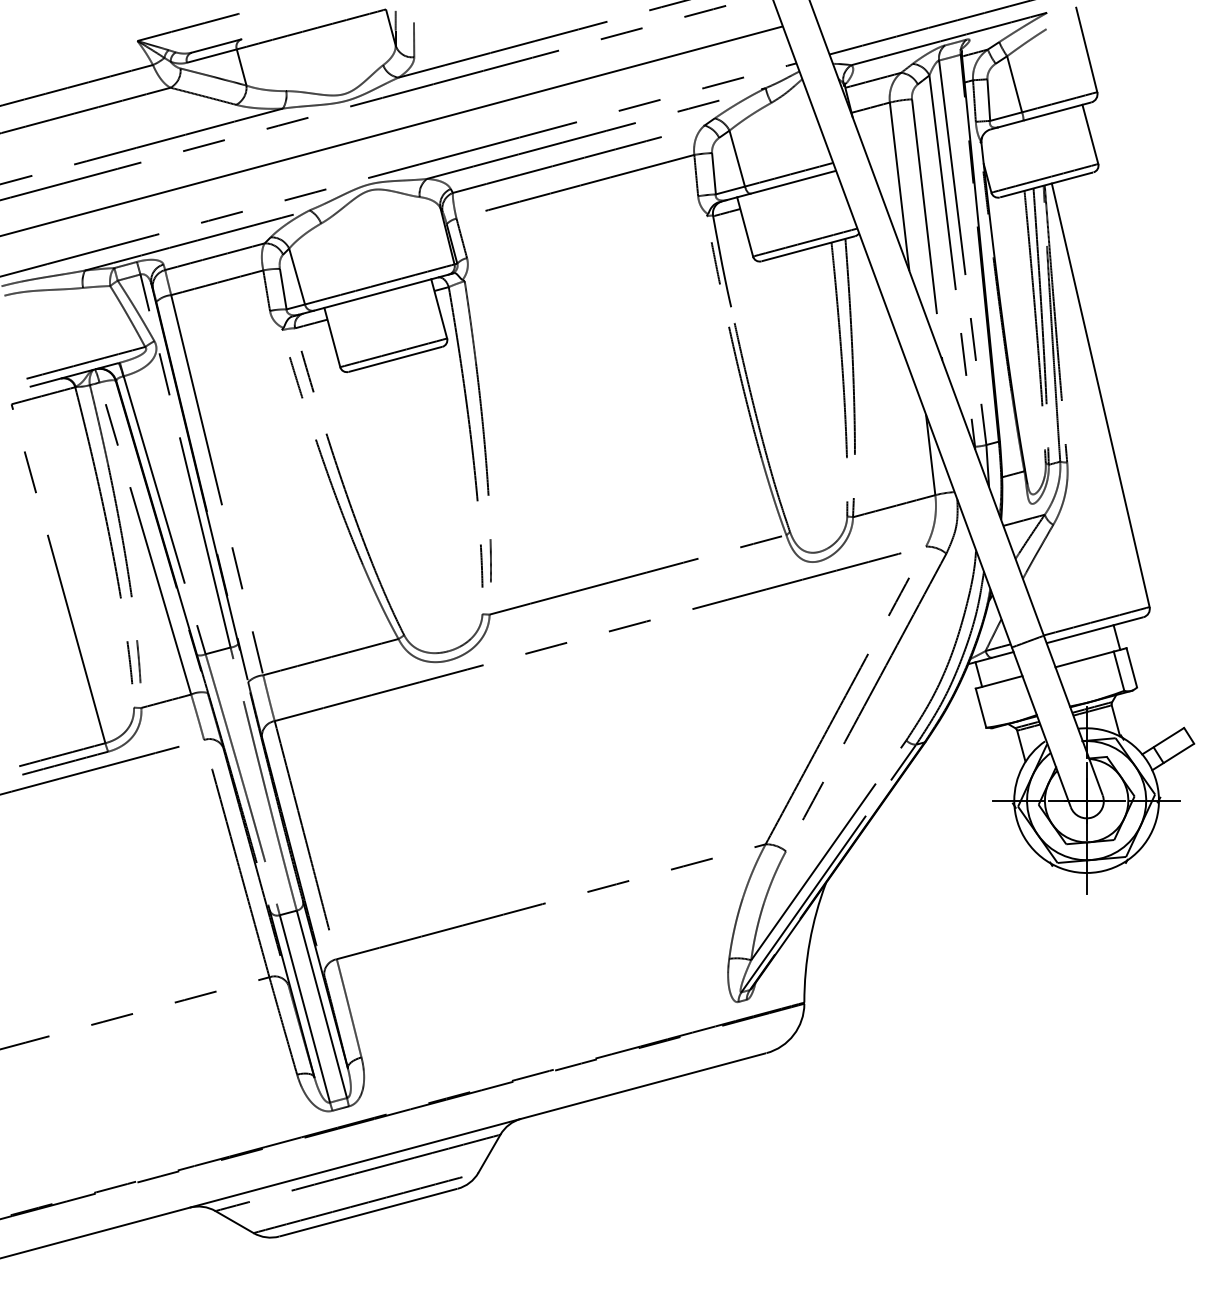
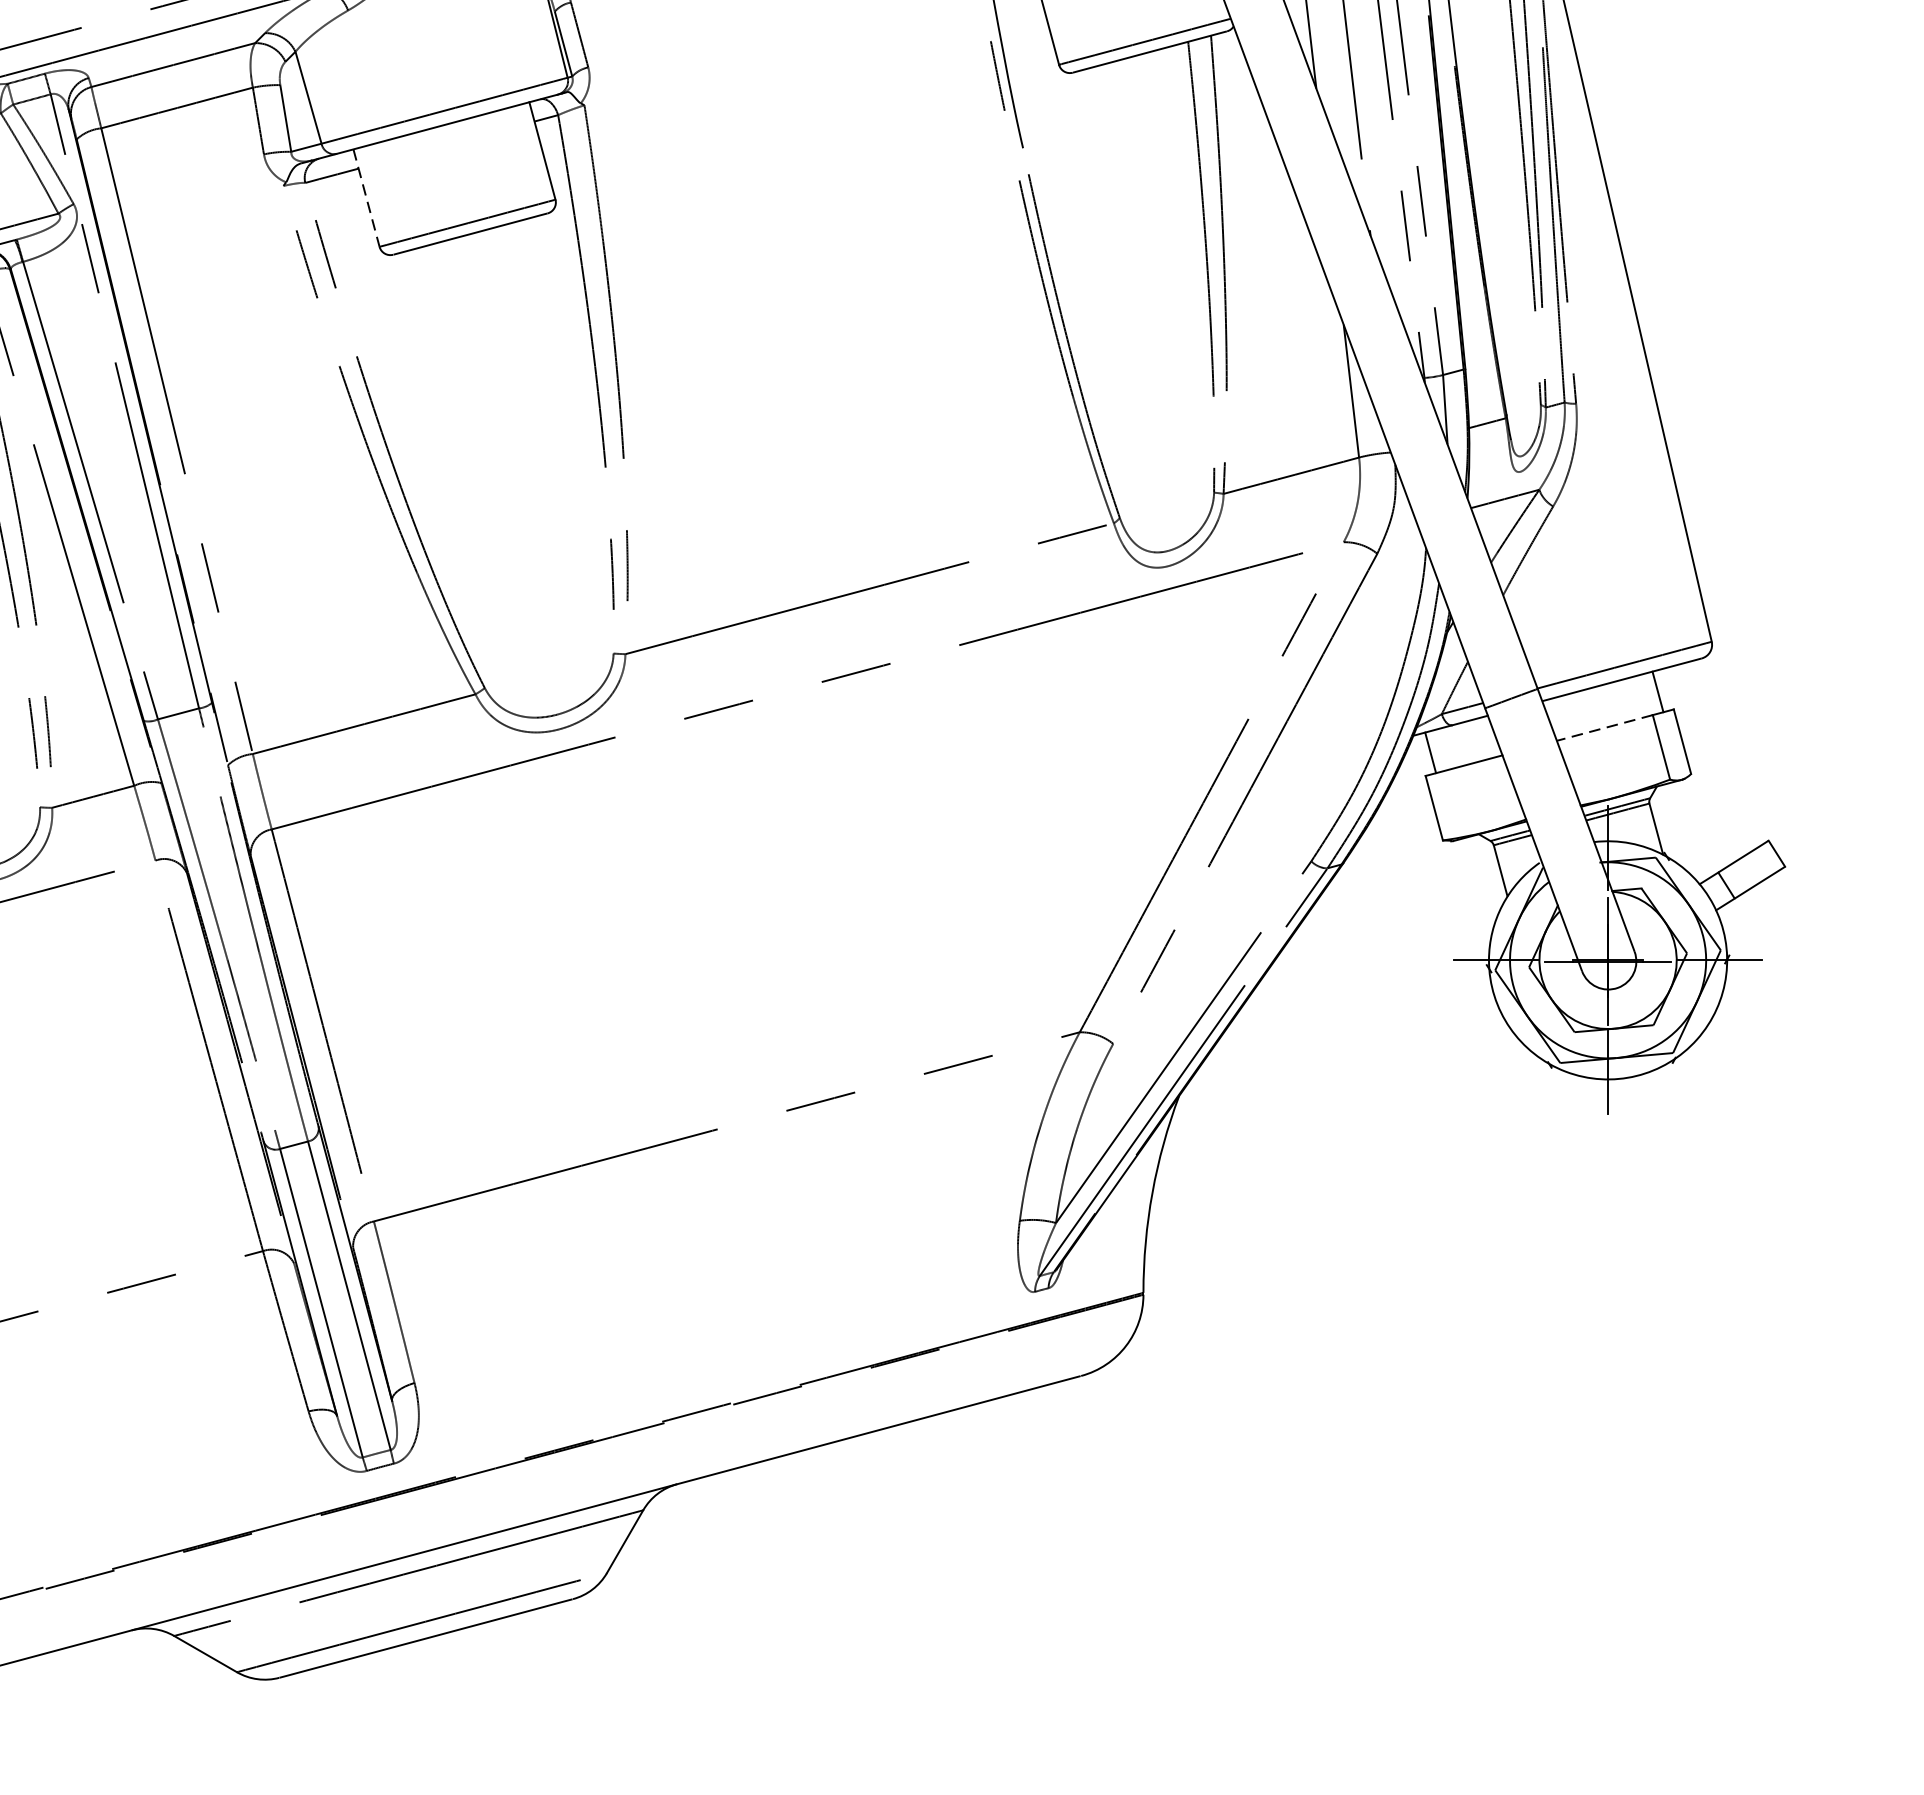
line: (332, 337) -> (366, 198), solid -> dashed
line: (1084, 659) -> (1604, 728), solid -> dashed

